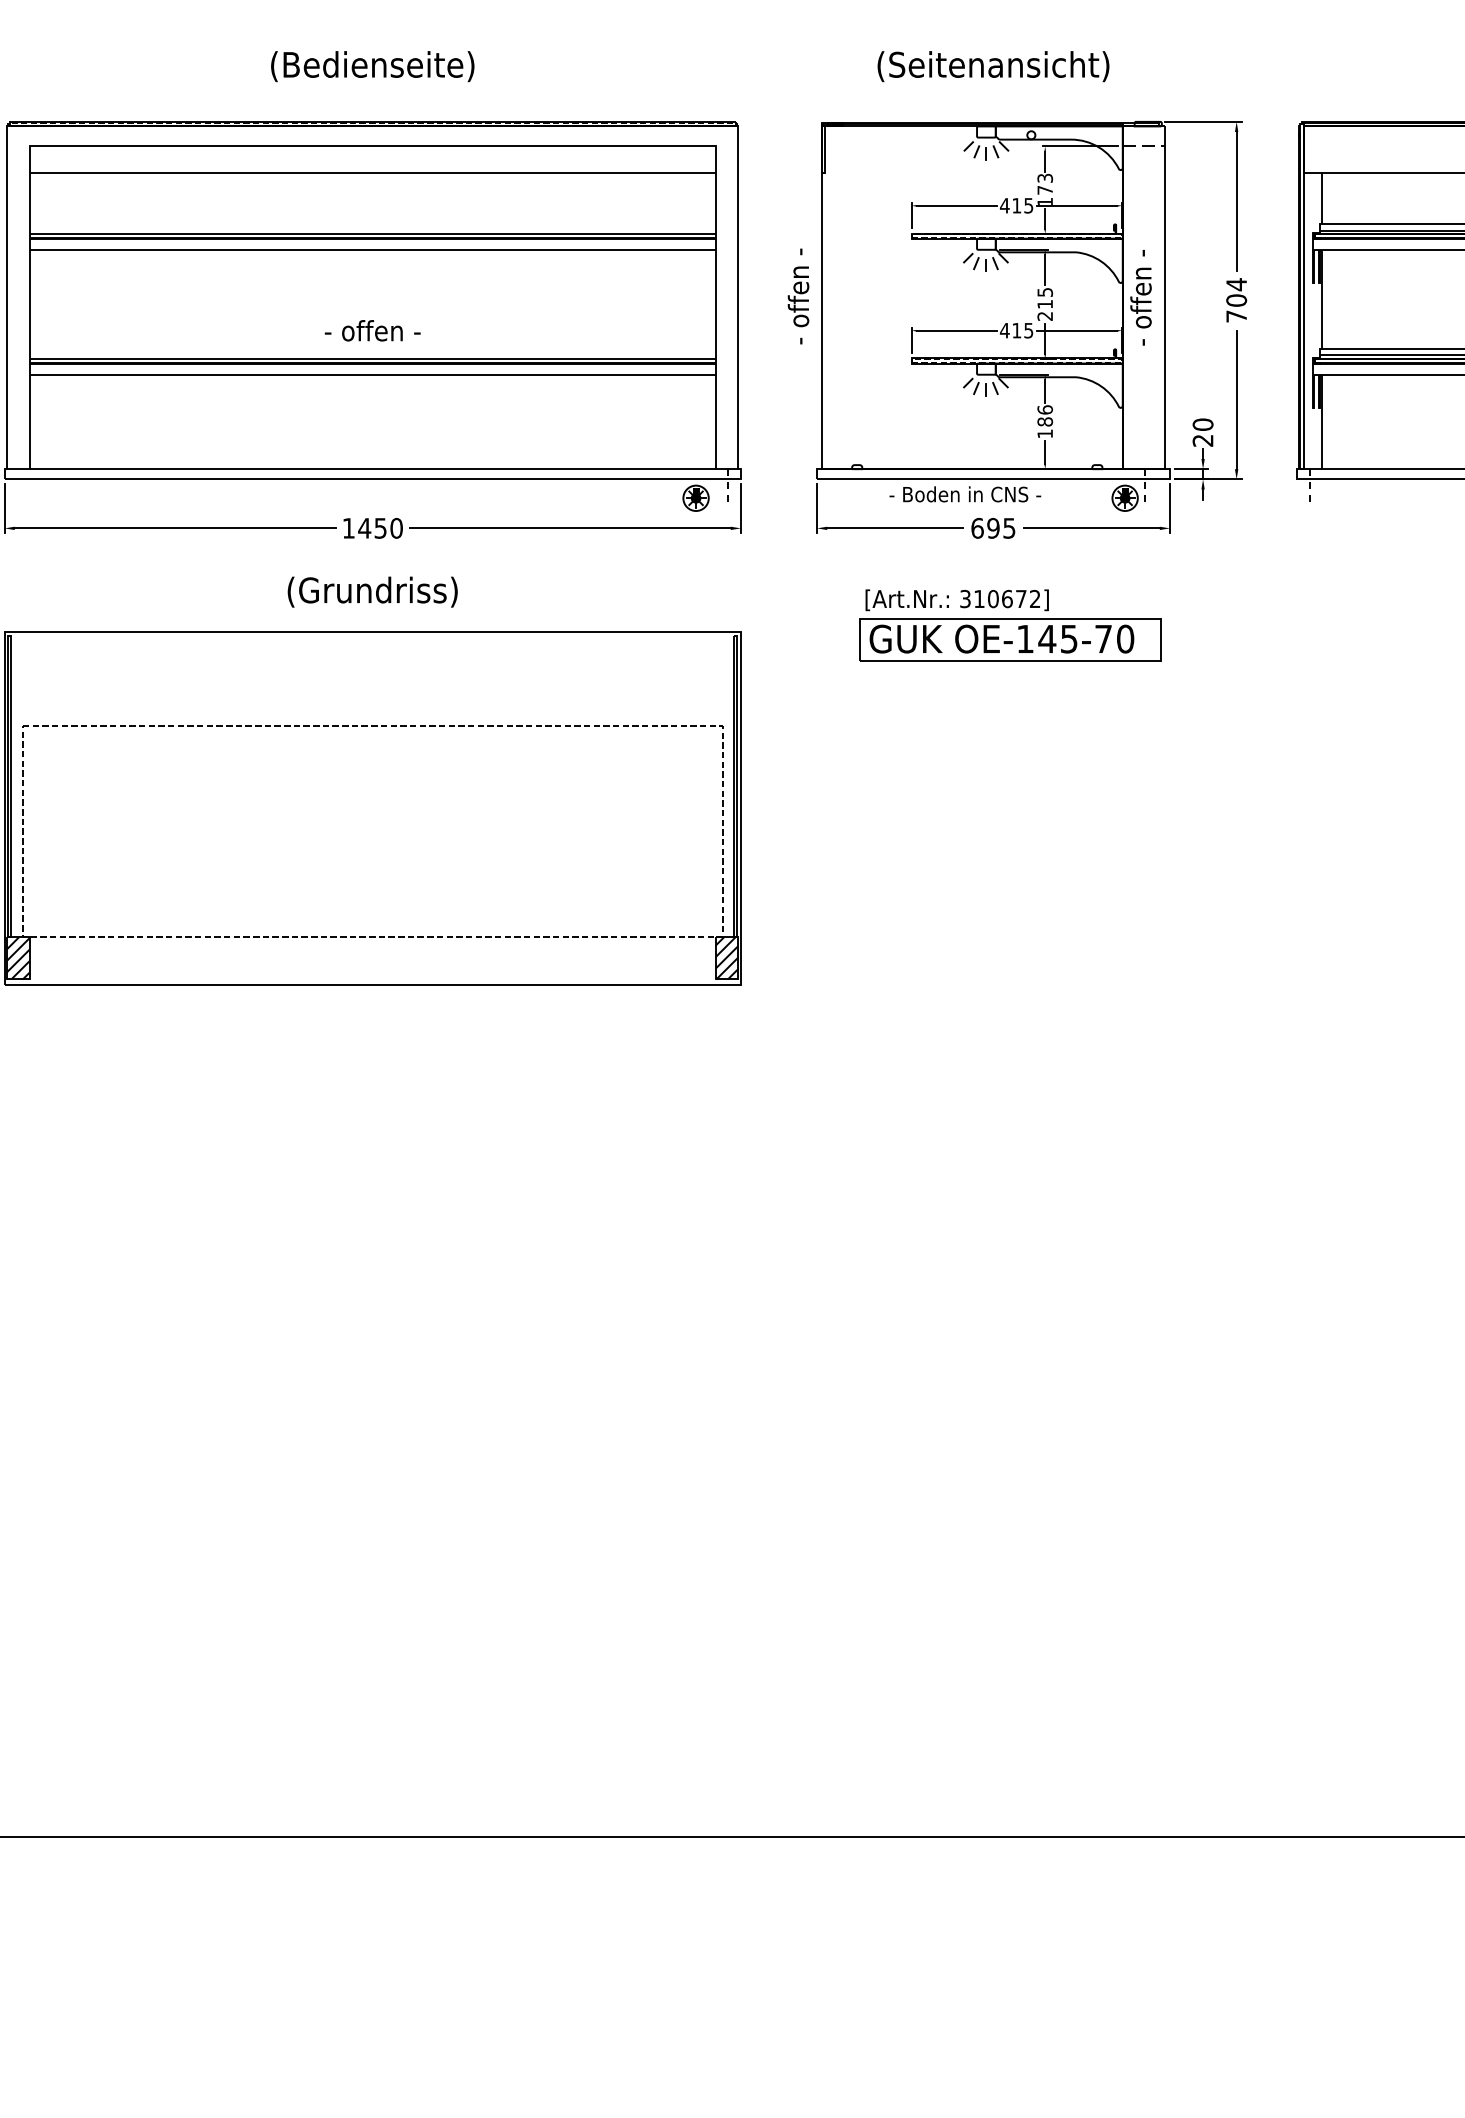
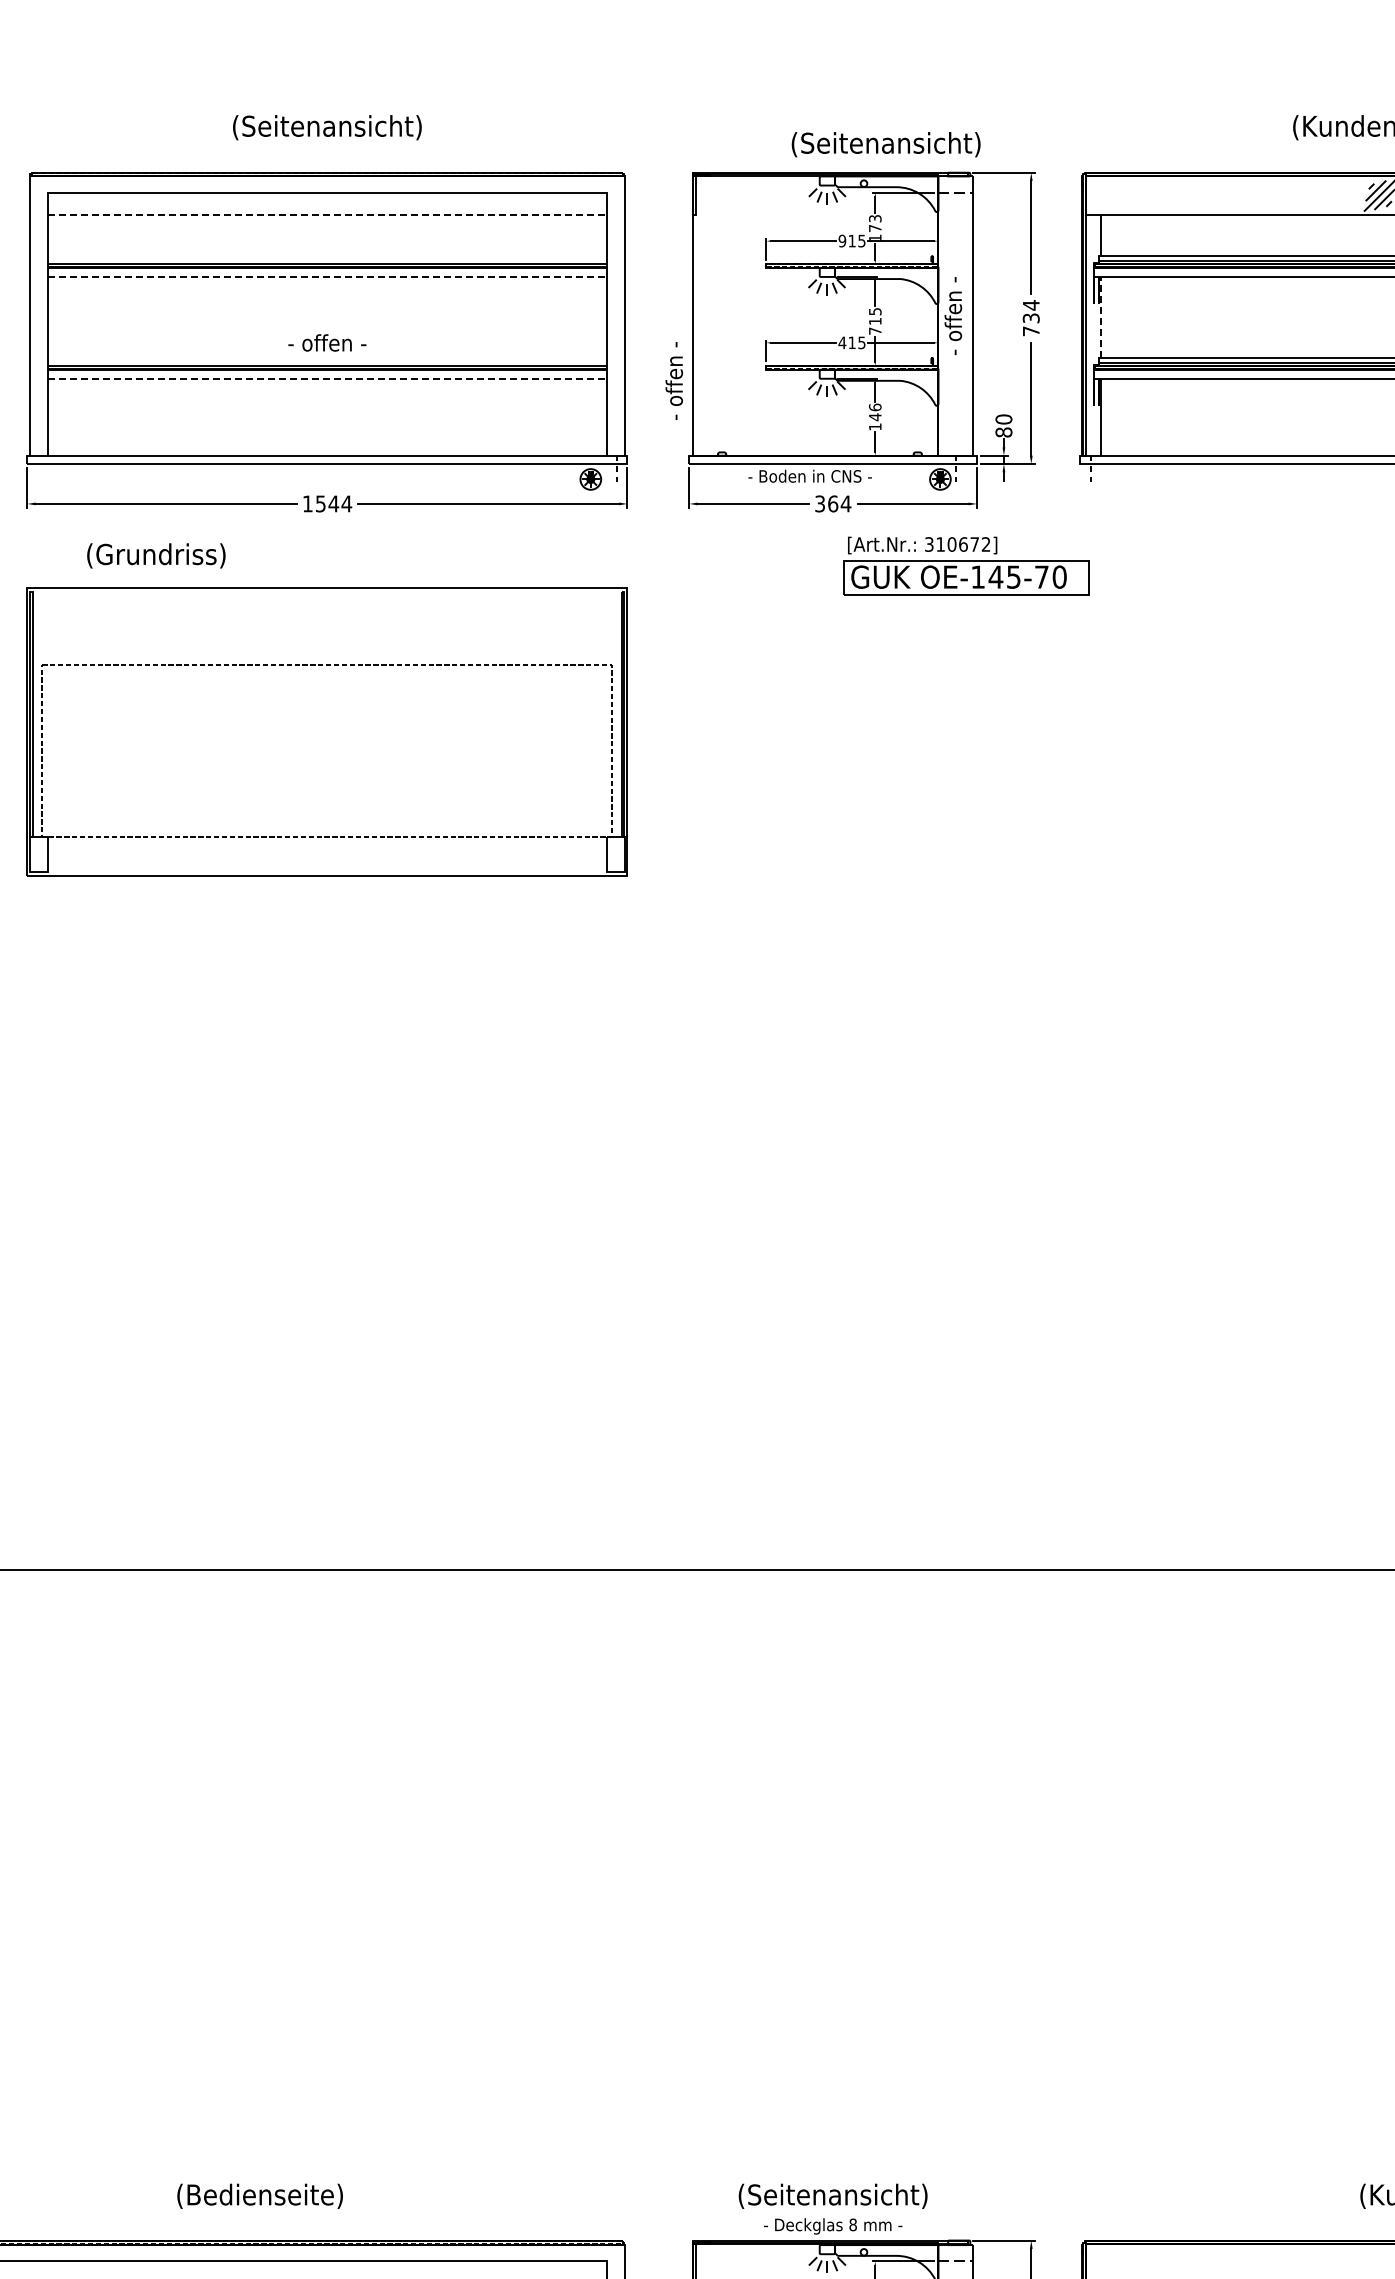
text: (372, 66) -> (327, 127), (Bedienseite) -> (Seitenansicht)
text: (992, 66) -> (885, 144), moved
line: (372, 173) -> (327, 214), solid -> dashed
text: (1004, 205) -> (842, 240), 415 -> 915
line: (372, 249) -> (327, 276), solid -> dashed
text: (797, 295) -> (673, 380), moved
line: (1321, 298) -> (1100, 316), solid -> dashed
text: (1235, 300) -> (1030, 318), 704 -> 734
text: (1045, 315) -> (875, 330), 215 -> 715
line: (372, 374) -> (327, 378), solid -> dashed
text: (1045, 422) -> (875, 417), 186 -> 146
text: (1202, 440) -> (1003, 432), 20 -> 80
text: (380, 527) -> (333, 503), 1450 -> 1544
text: (993, 527) -> (833, 503), 695 -> 364
text: (372, 591) -> (156, 555), moved
part: (1011, 624) -> (966, 565), moved
hatch: (18, 958) -> (38, 854), removed
hatch: (727, 958) -> (616, 854), removed

